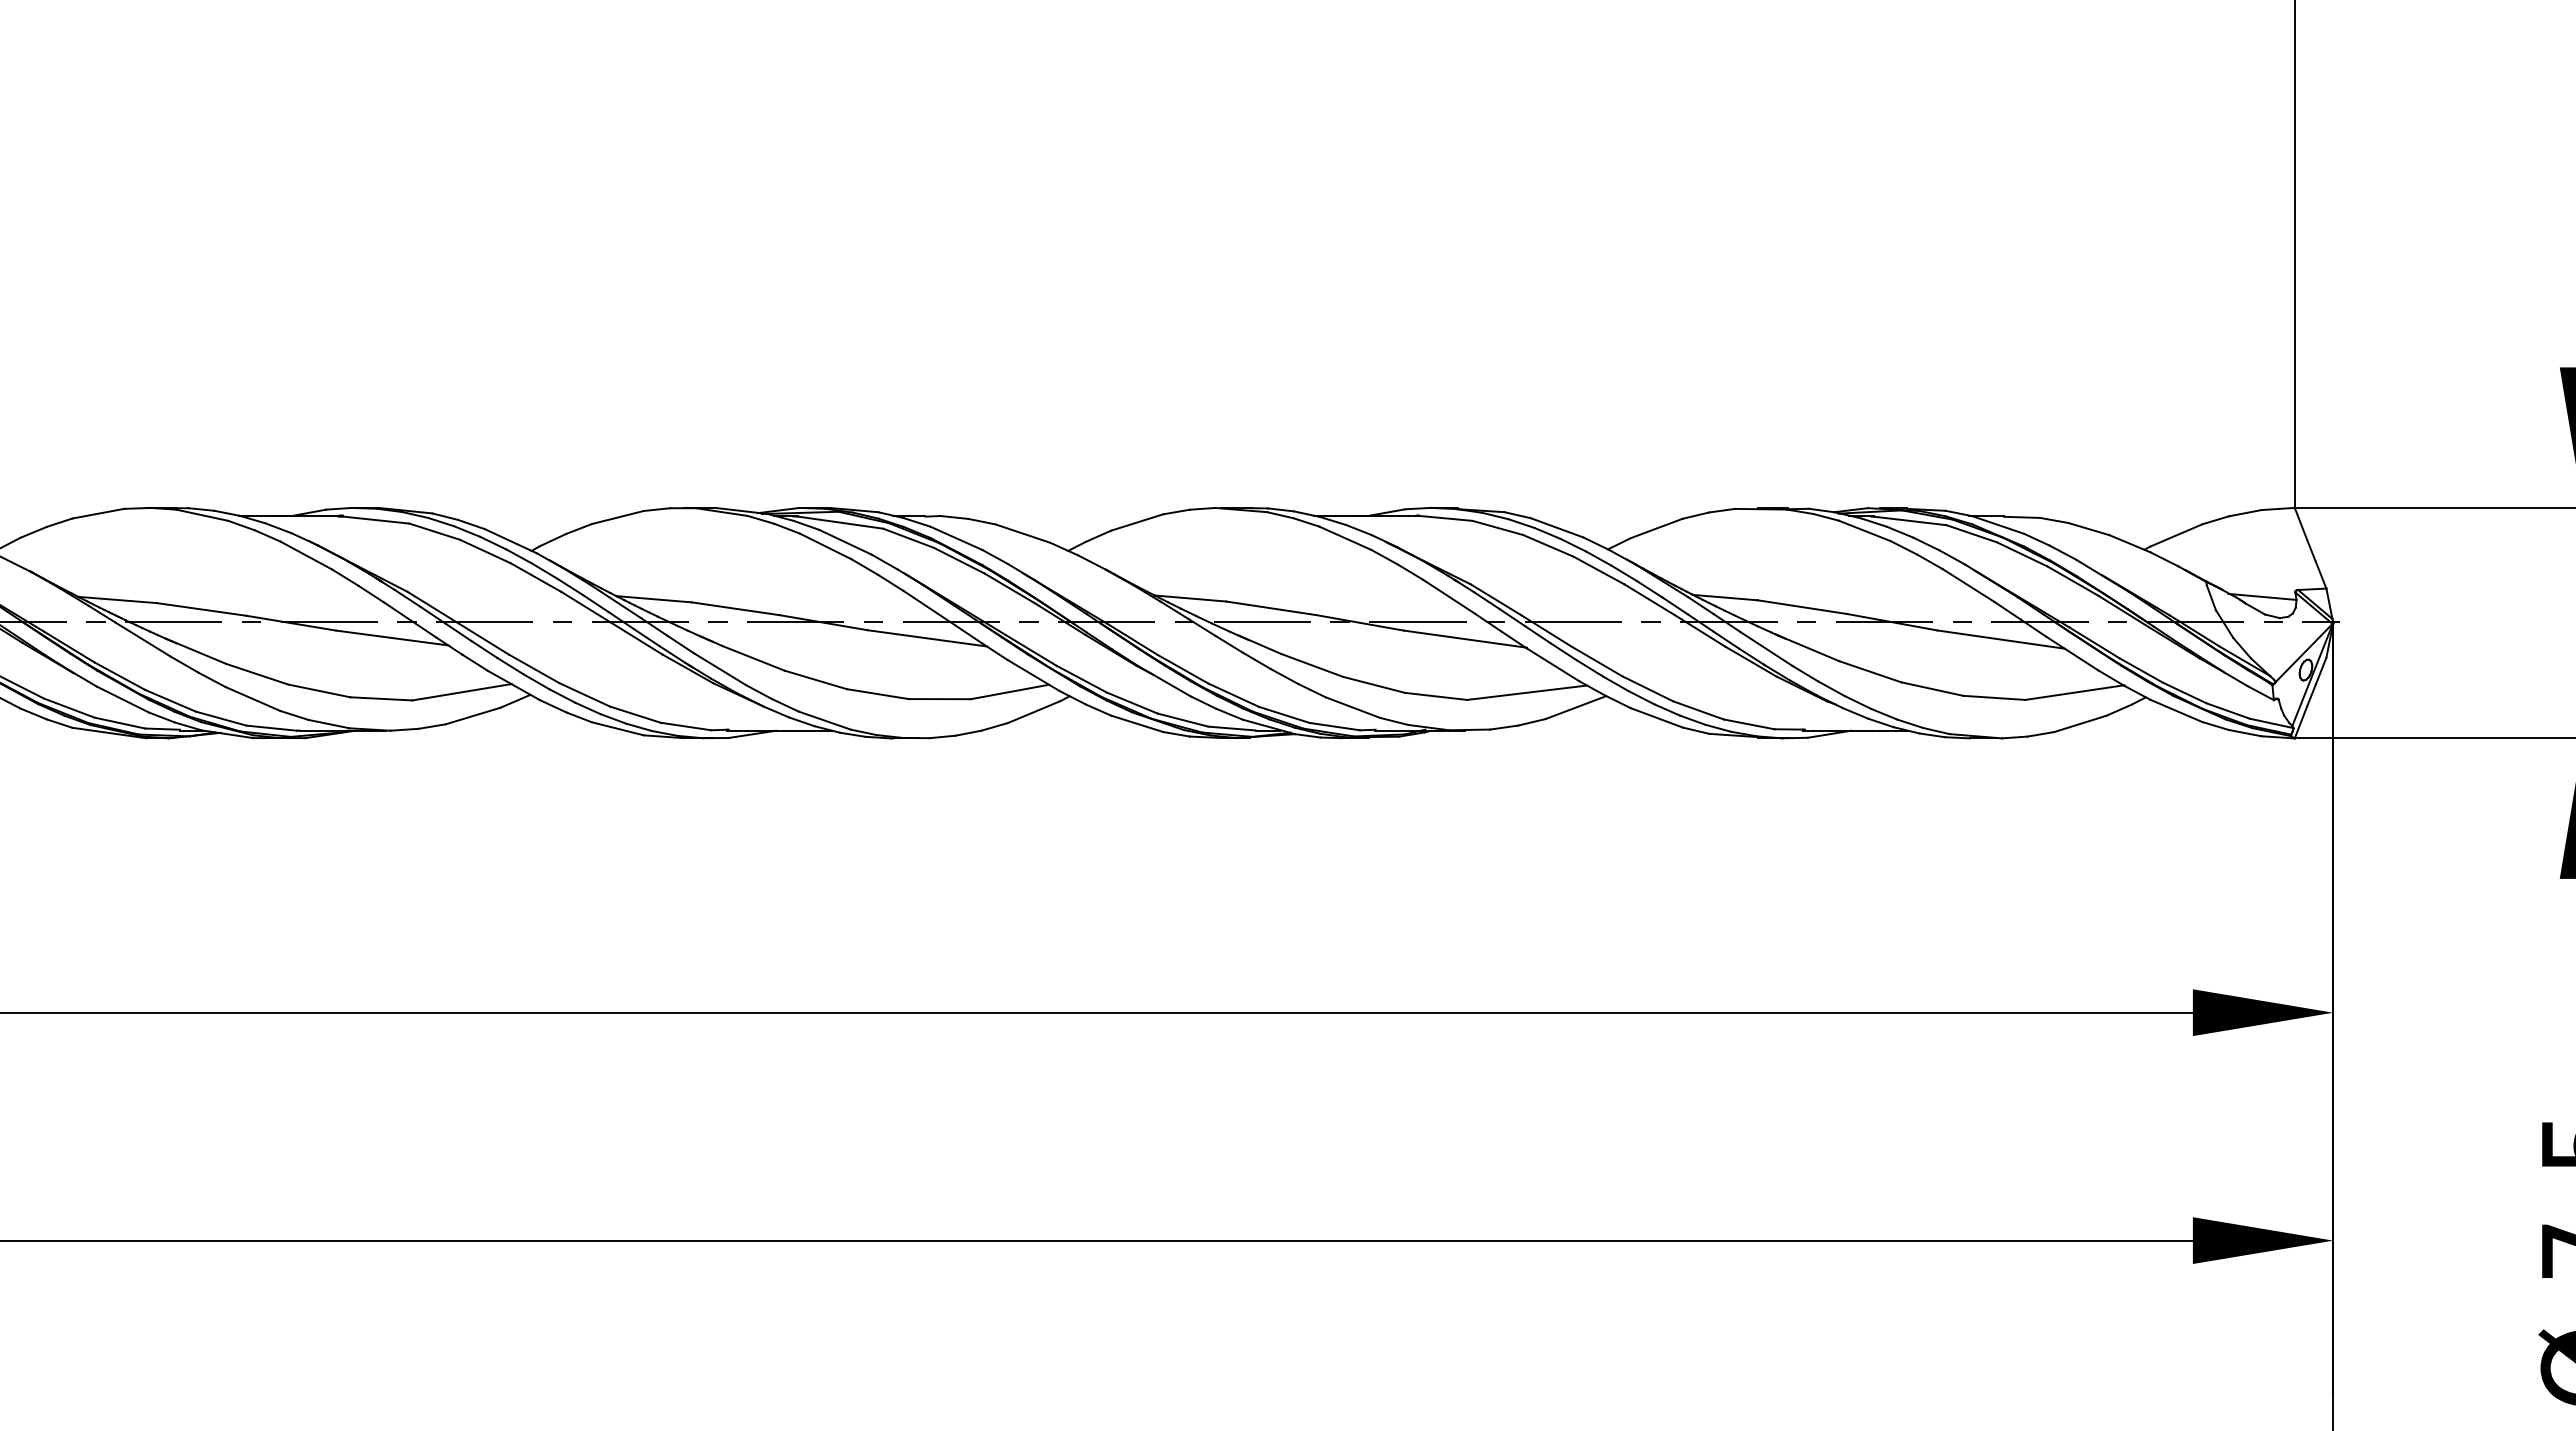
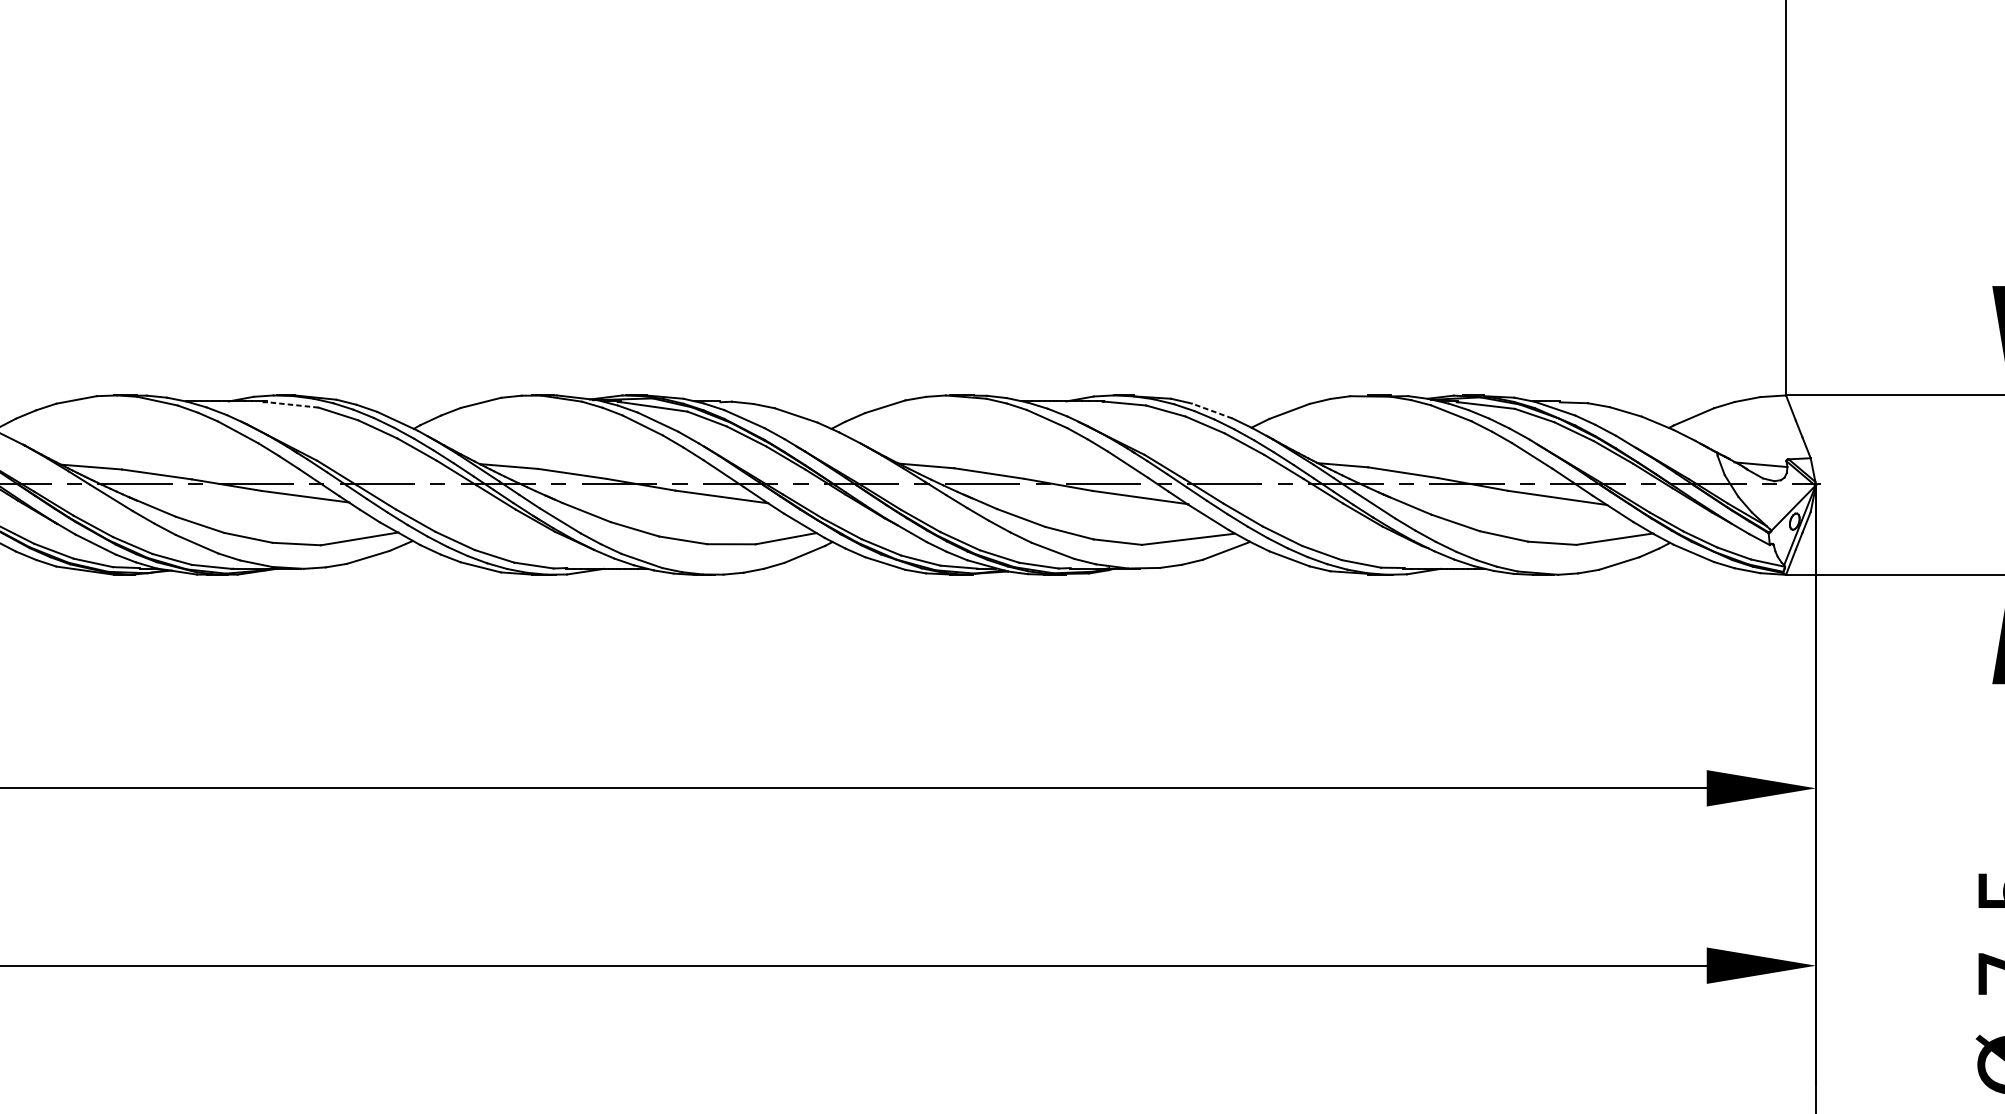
line: (375, 520) -> (292, 405), solid -> dashed
line: (1557, 527) -> (1212, 410), solid -> dashed

